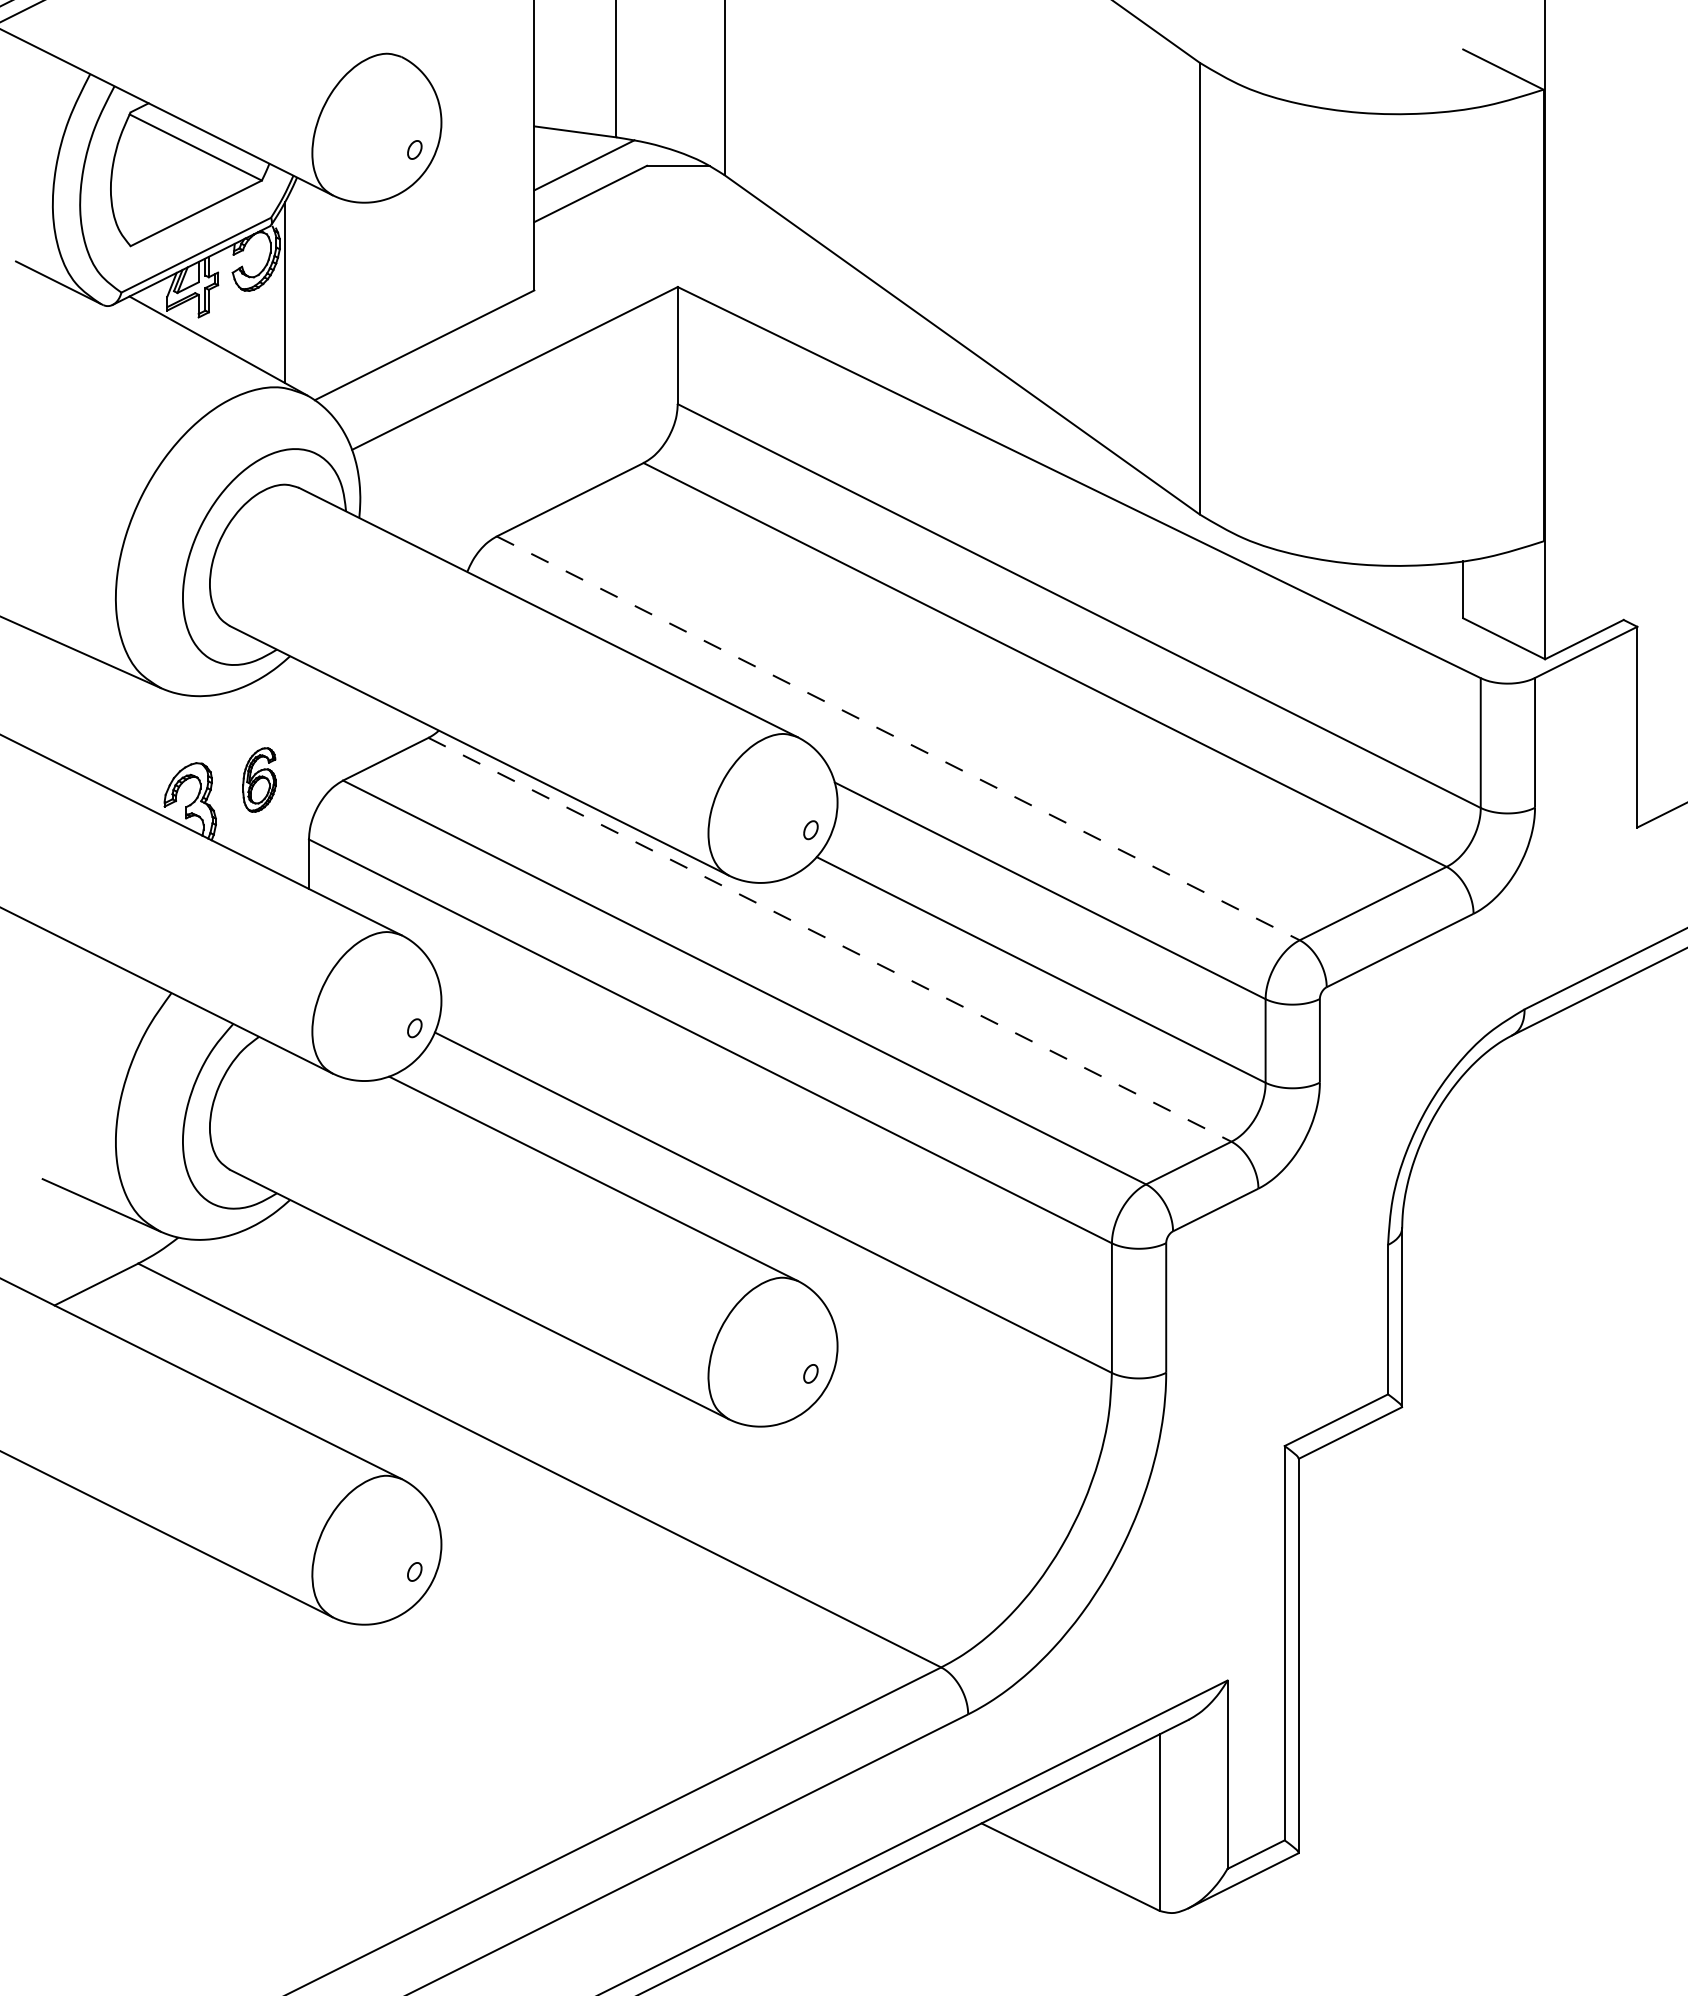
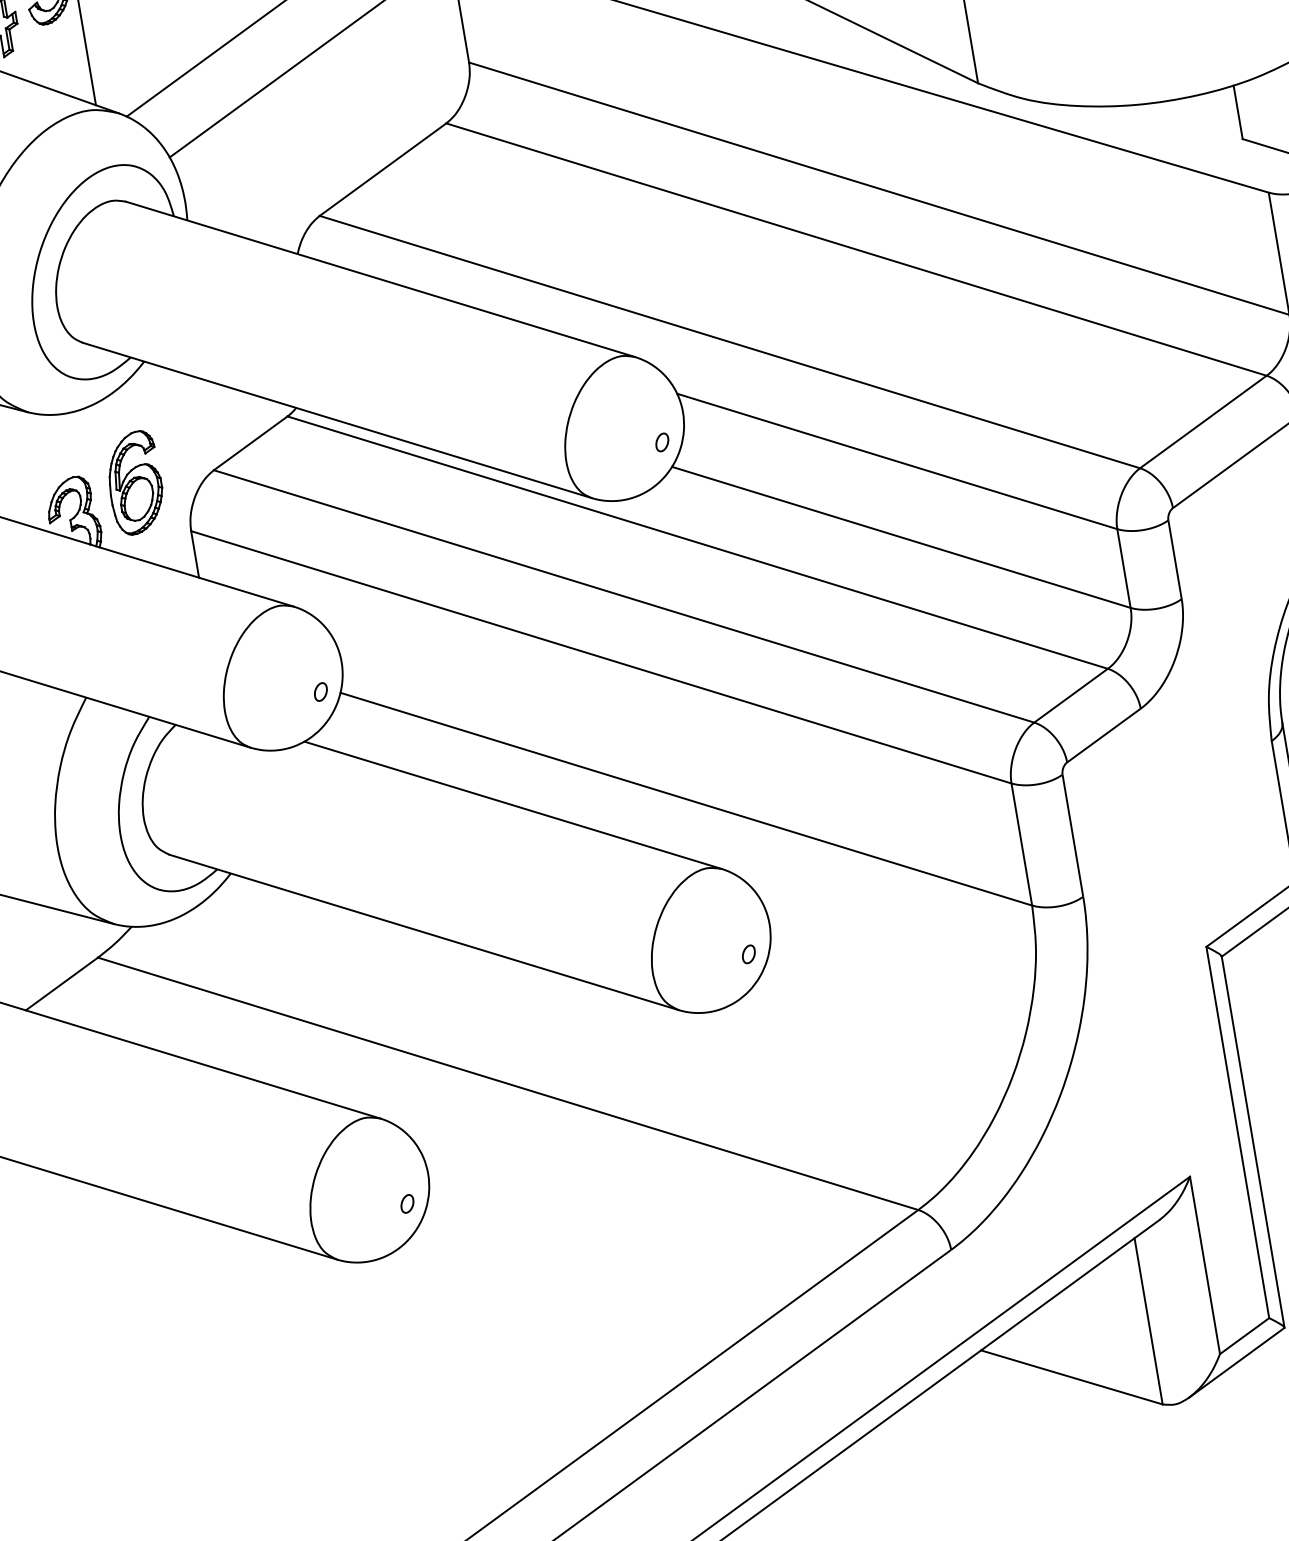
line: (898, 738) -> (730, 342), dashed -> solid
part: (259, 779) -> (135, 482), size x1.67
line: (830, 940) -> (698, 543), dashed -> solid

